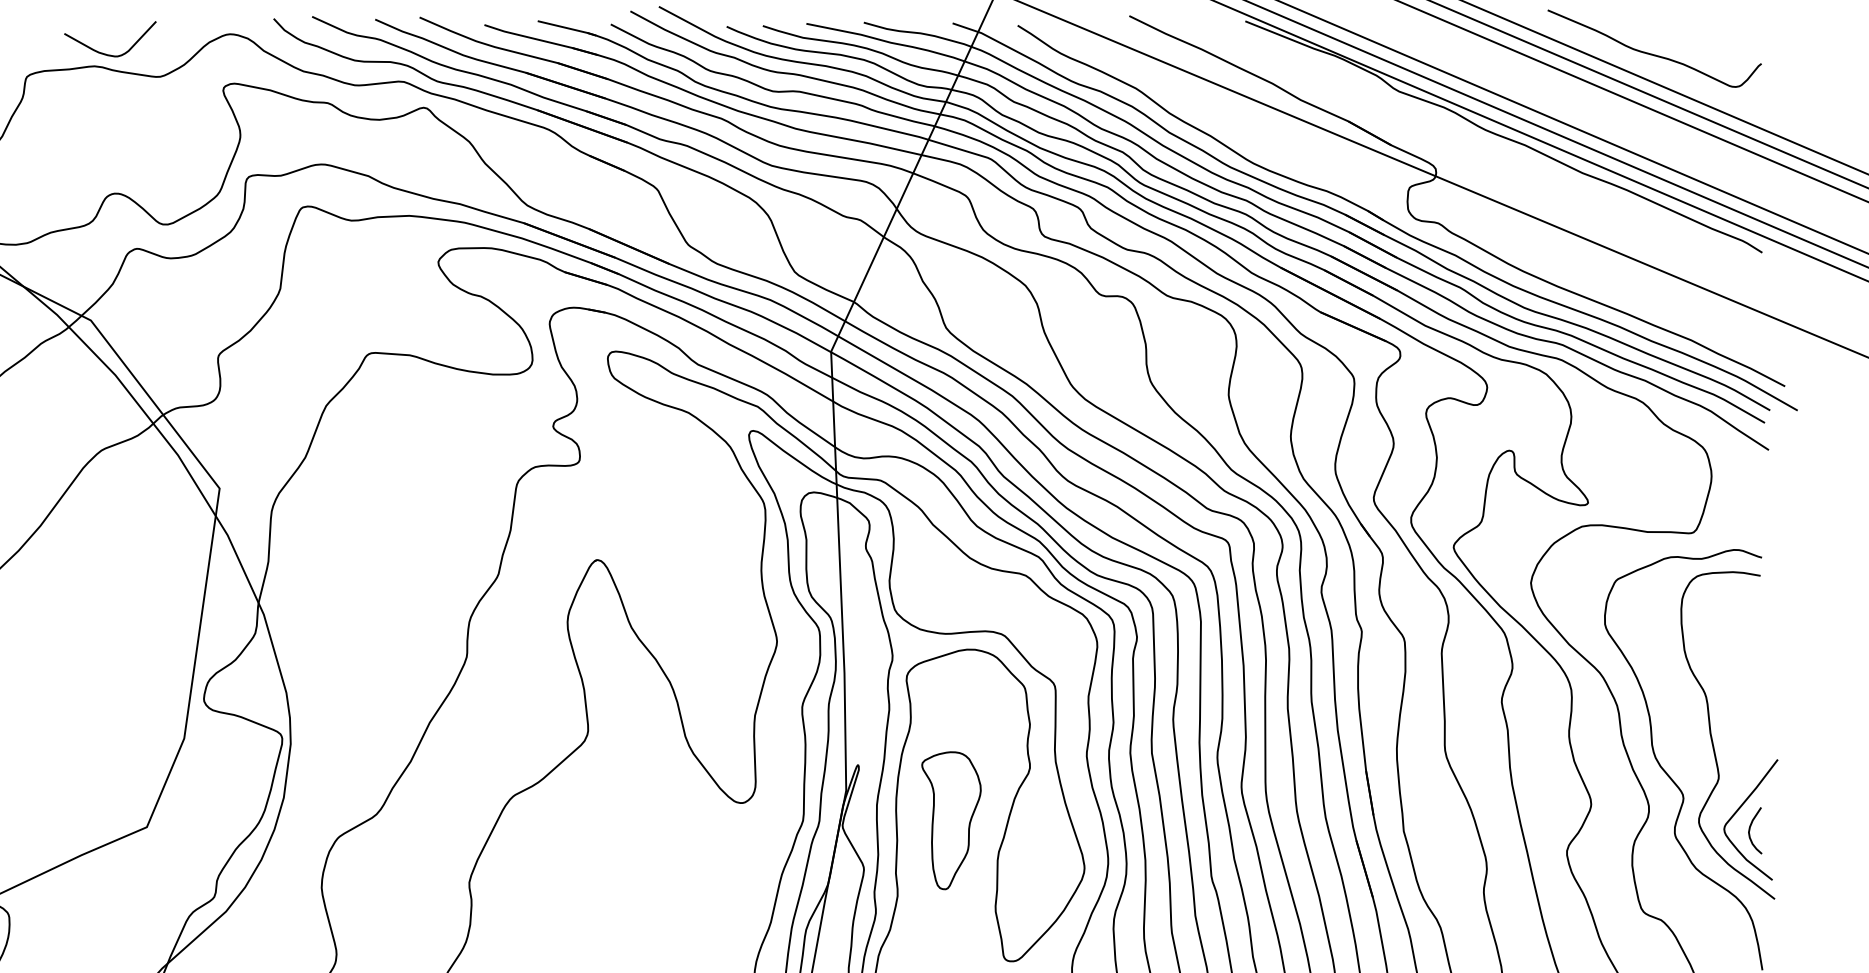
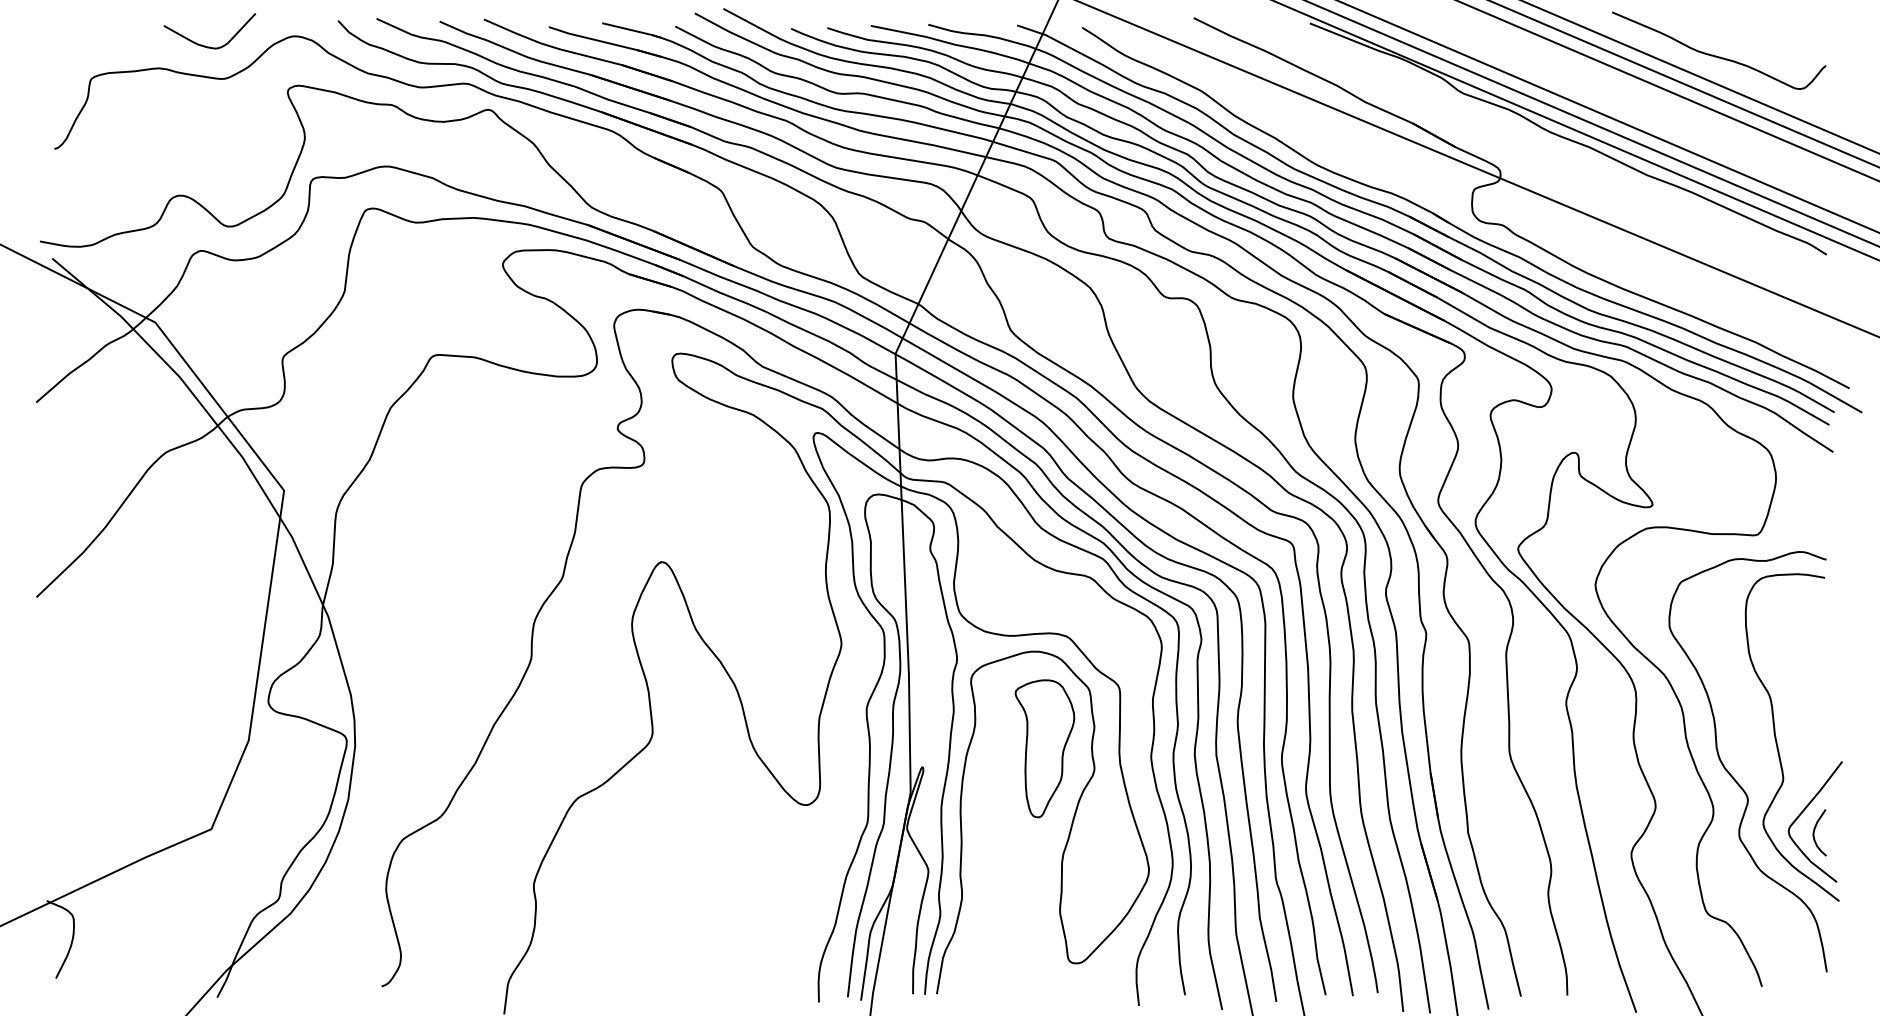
curve: (106, 53) -> (205, 45), moved
part: (951, 820) -> (1044, 748), moved

